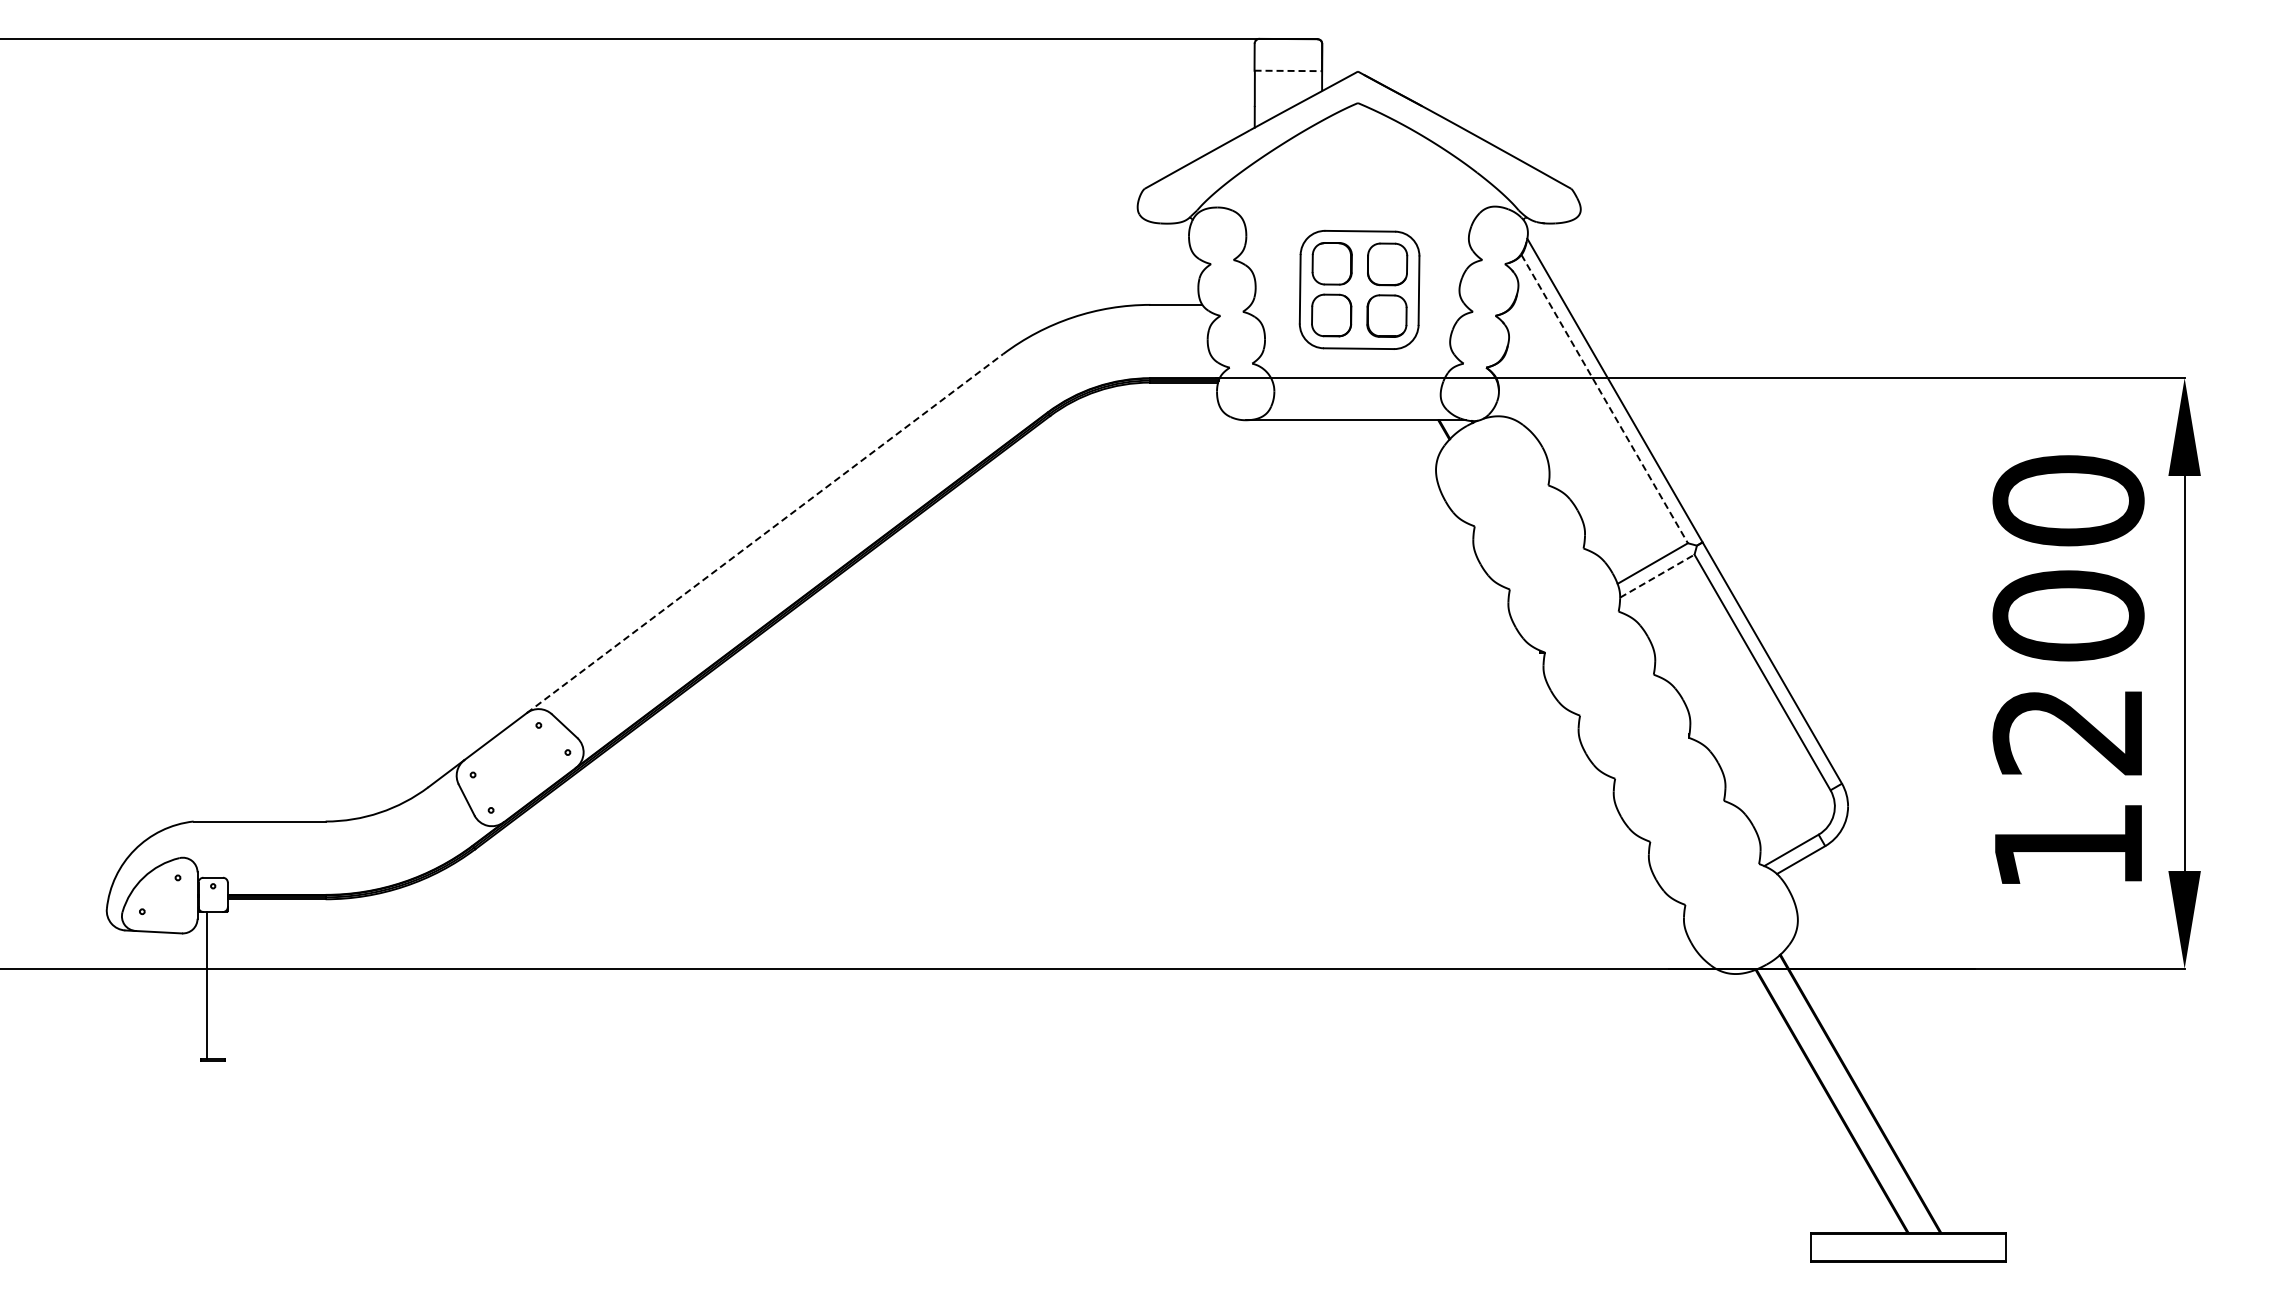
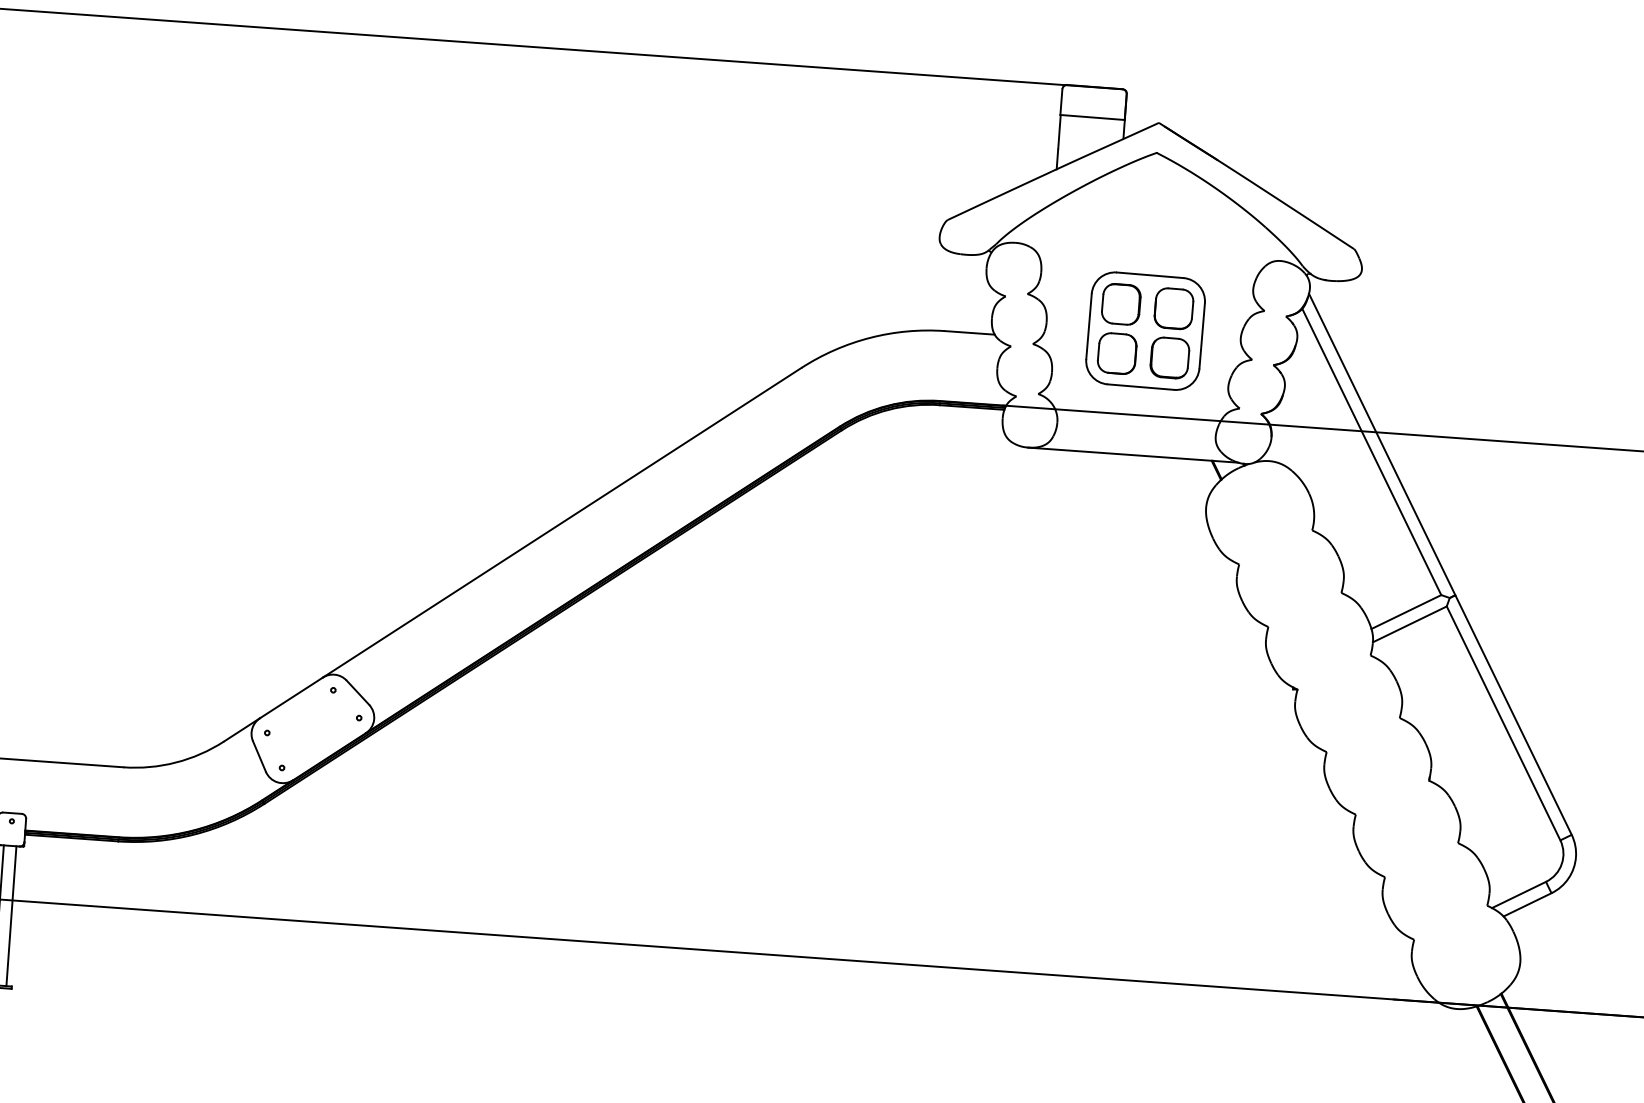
line: (1288, 70) -> (1092, 117), dashed -> solid
line: (1604, 399) -> (1371, 452), dashed -> solid
line: (765, 533) -> (562, 522), dashed -> solid
line: (1657, 576) -> (1410, 624), dashed -> solid
line: (219, 984) -> (11, 915), added

